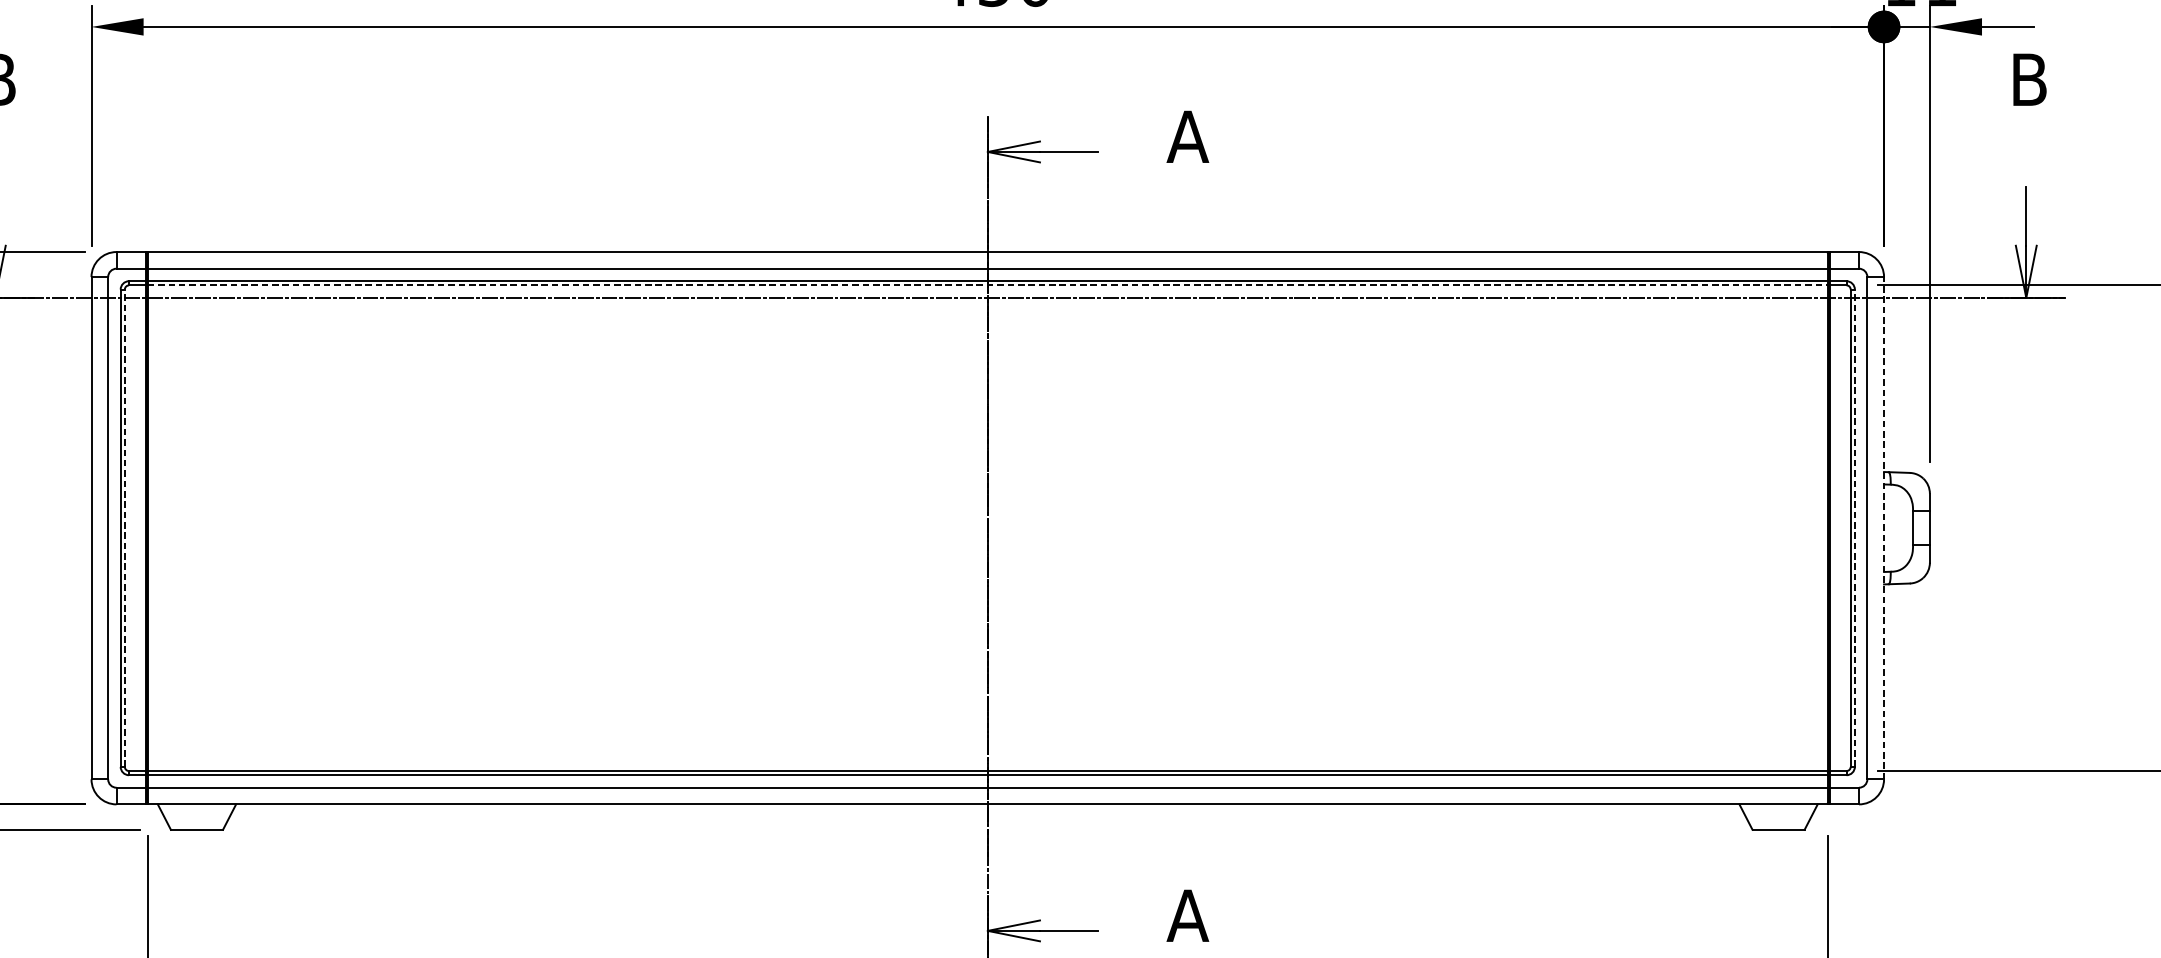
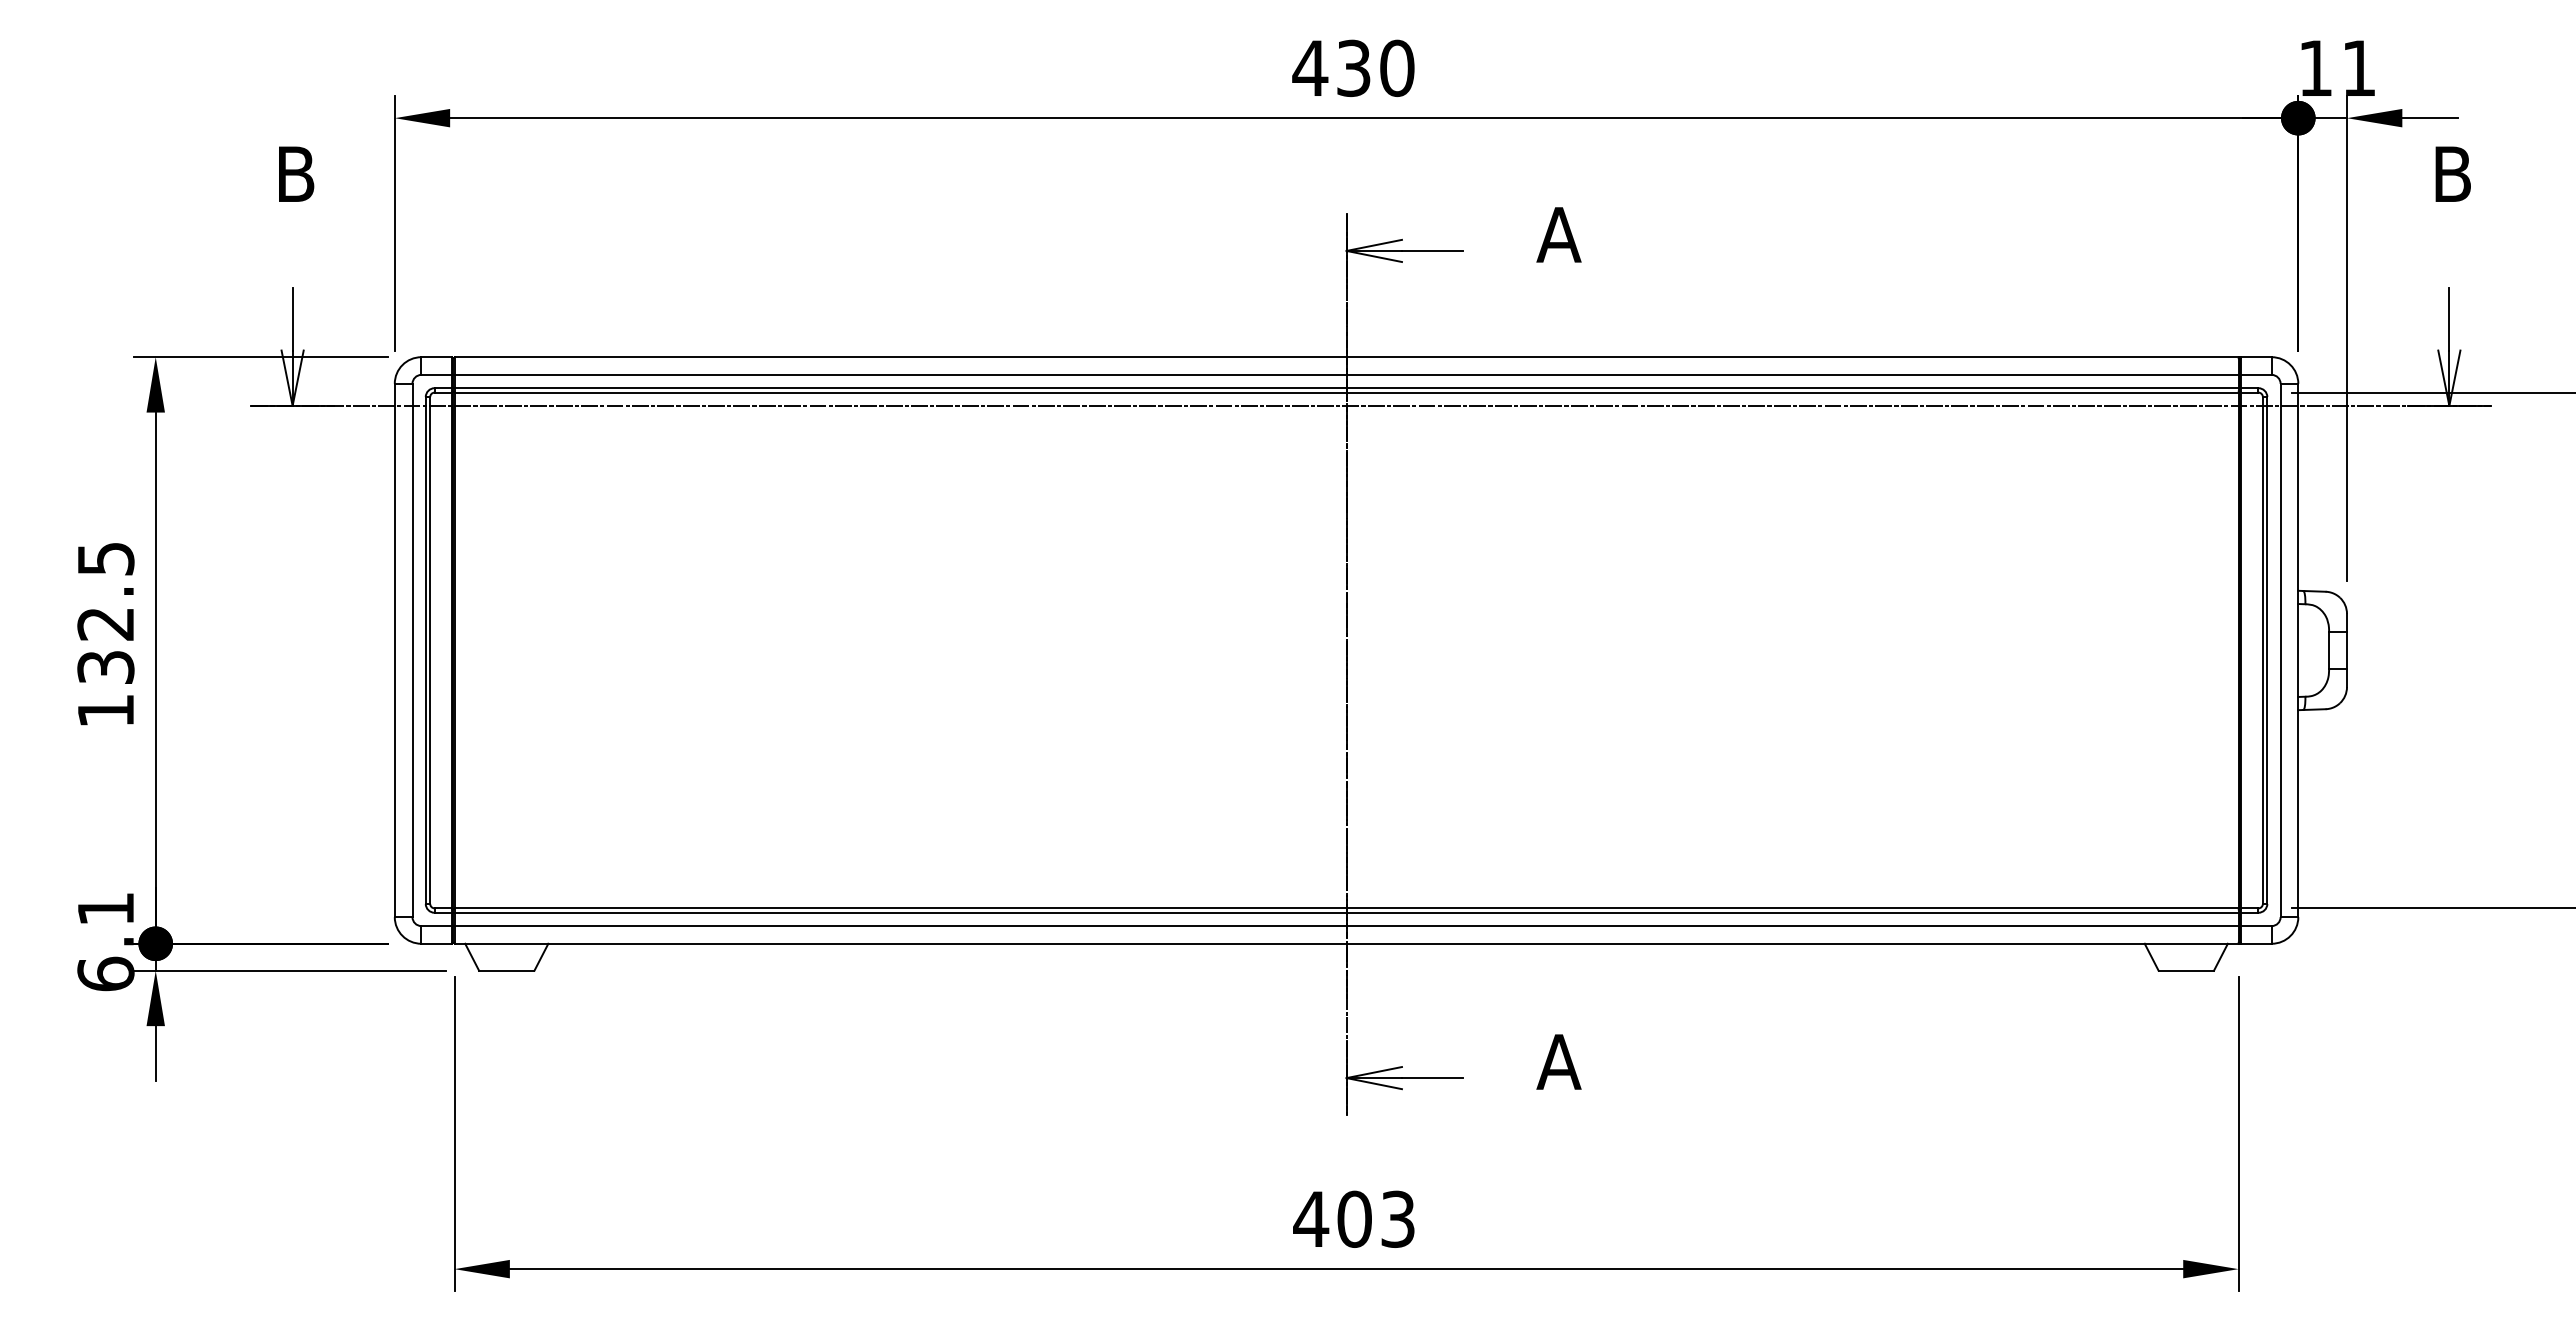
line: (987, 285) -> (1346, 392), dashed -> solid
line: (125, 527) -> (430, 649), dashed -> solid
line: (1855, 527) -> (2267, 649), dashed -> solid
line: (1884, 528) -> (2298, 650), dashed -> solid

